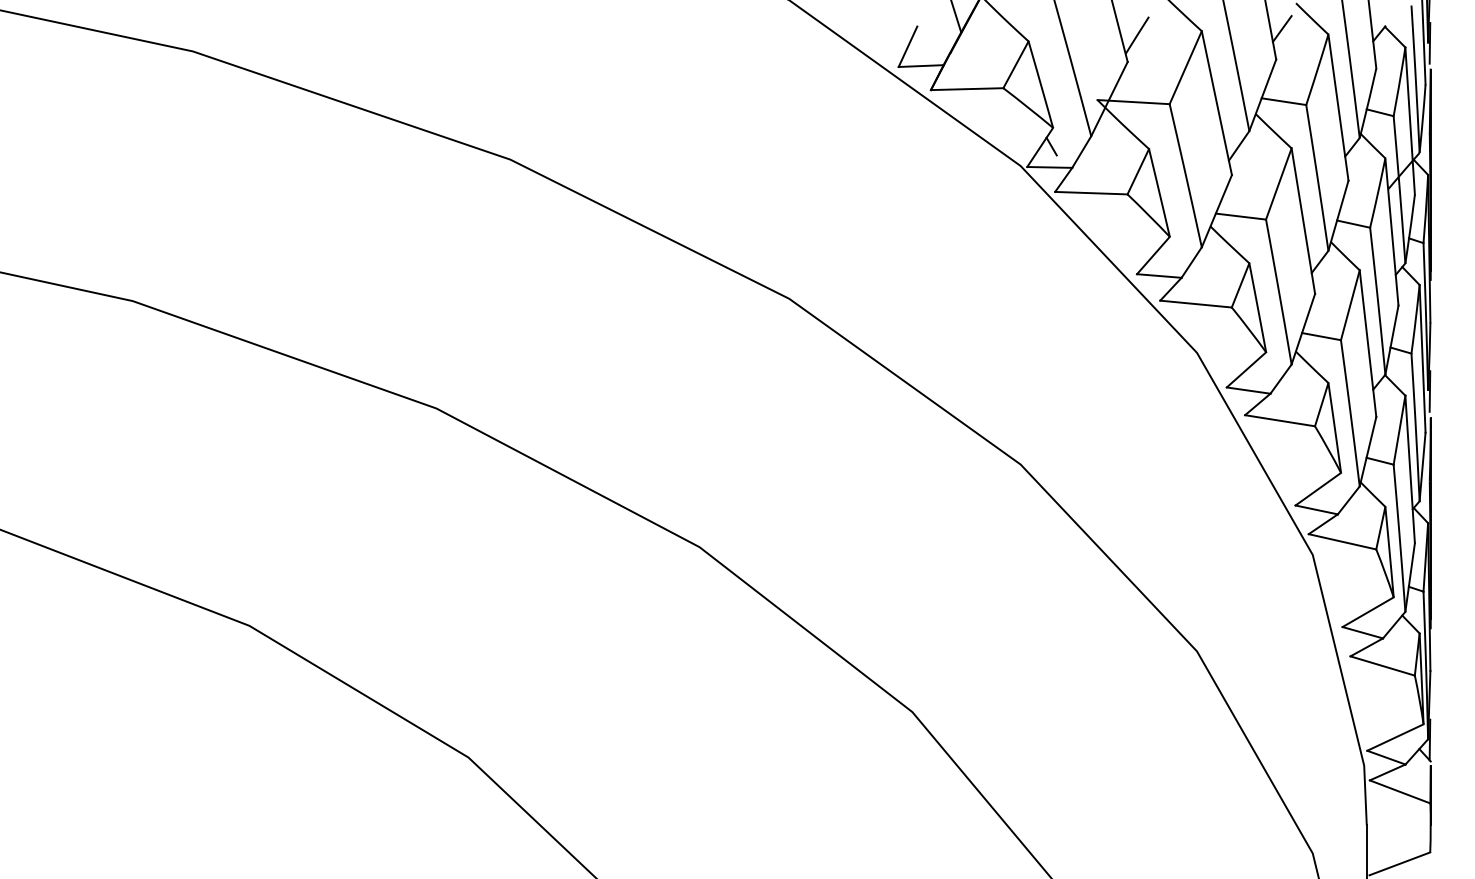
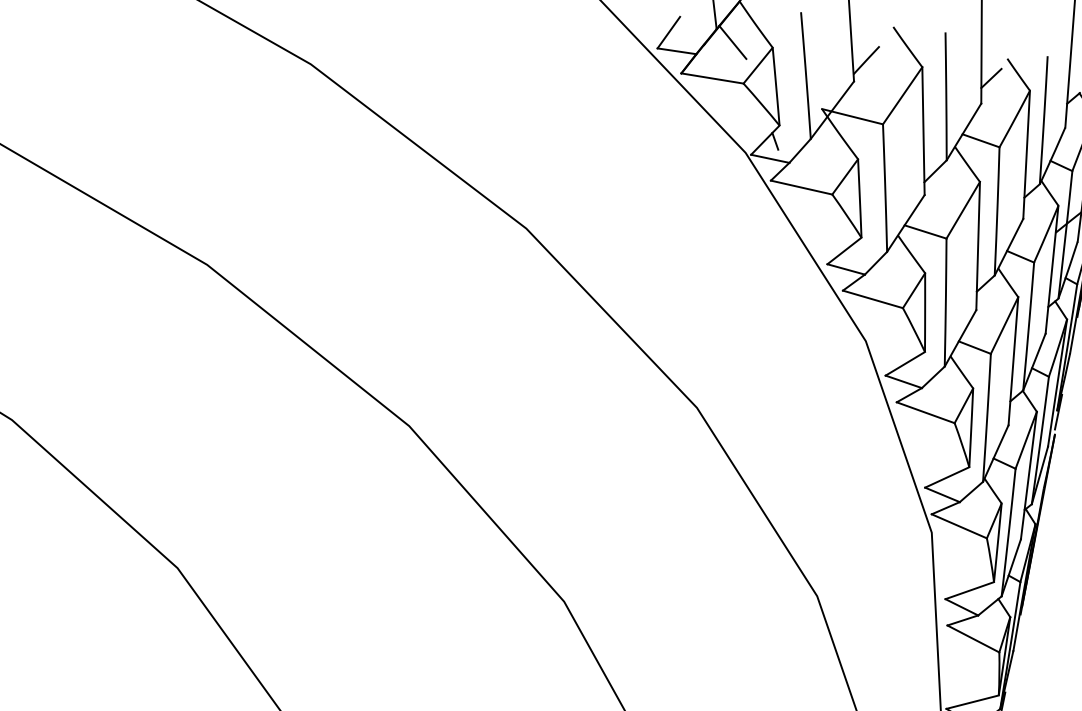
line: (982, 43) -> (733, 42), added

